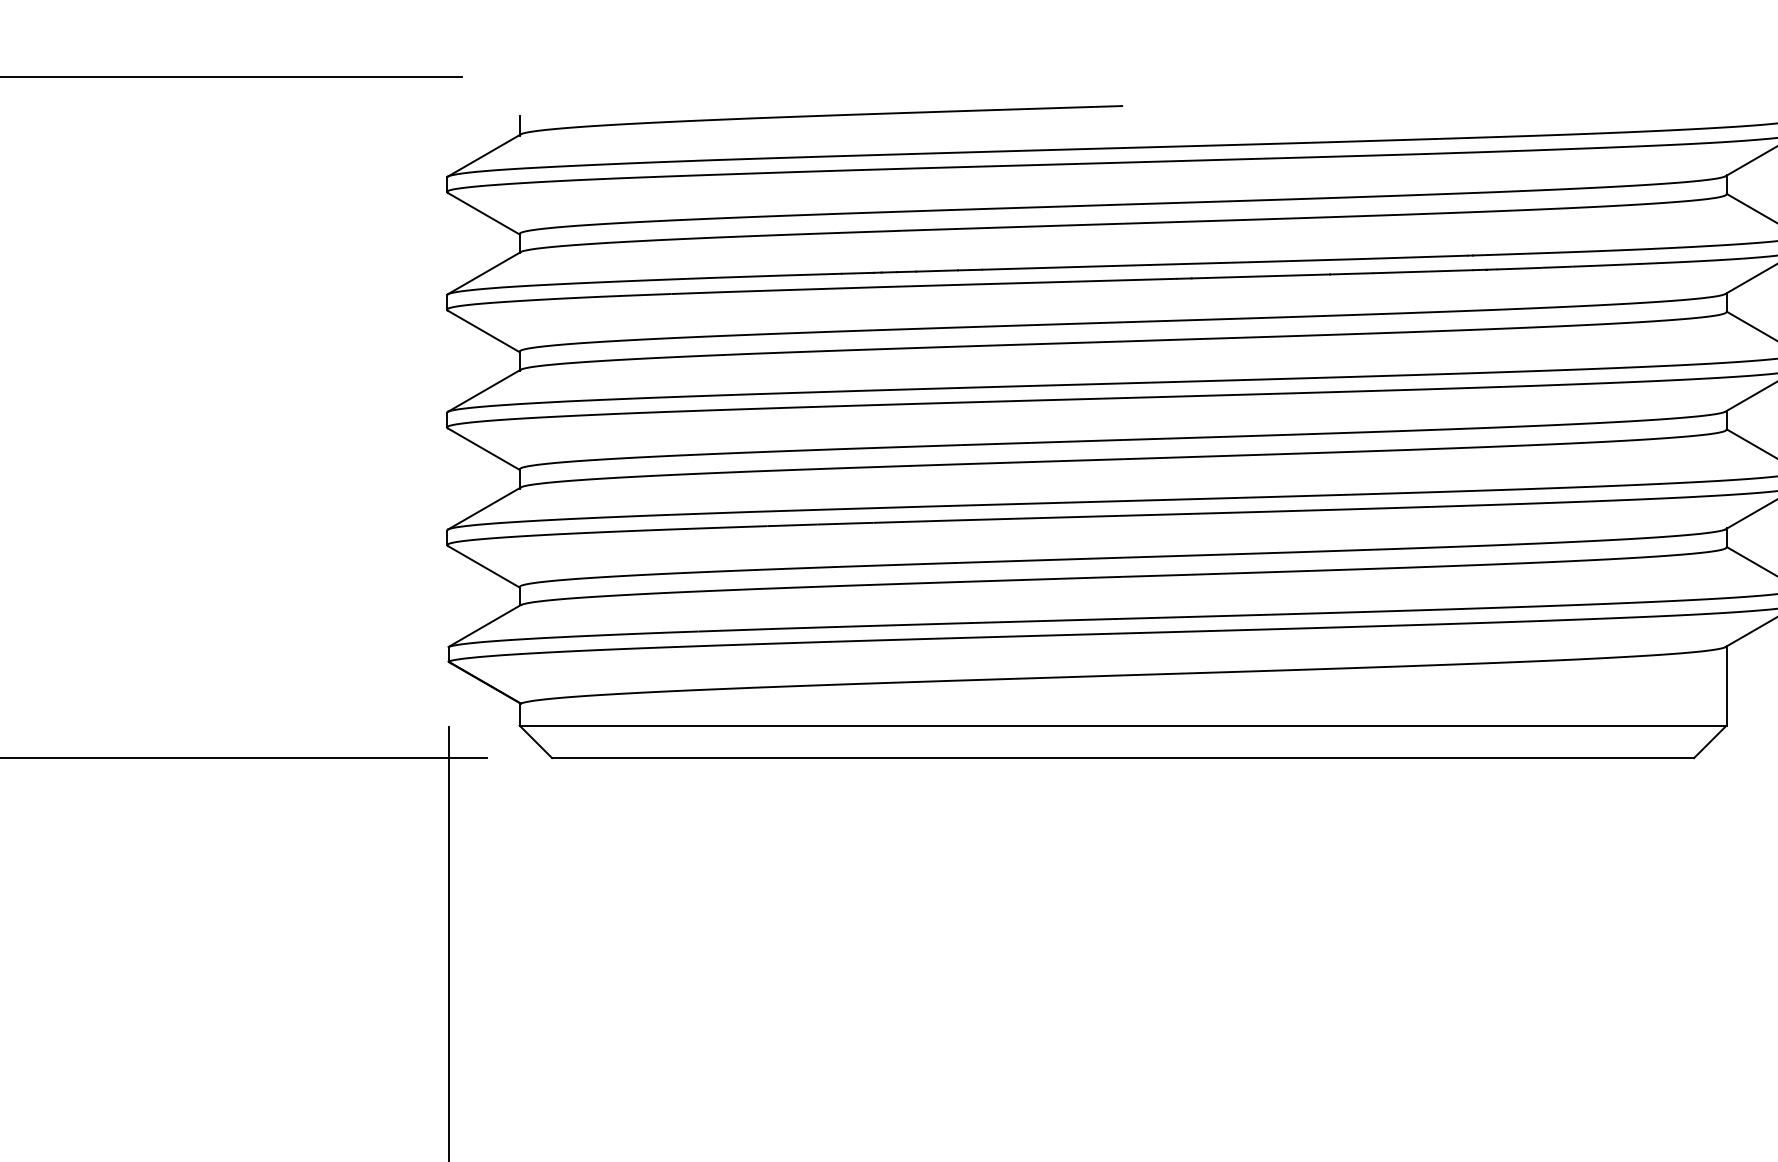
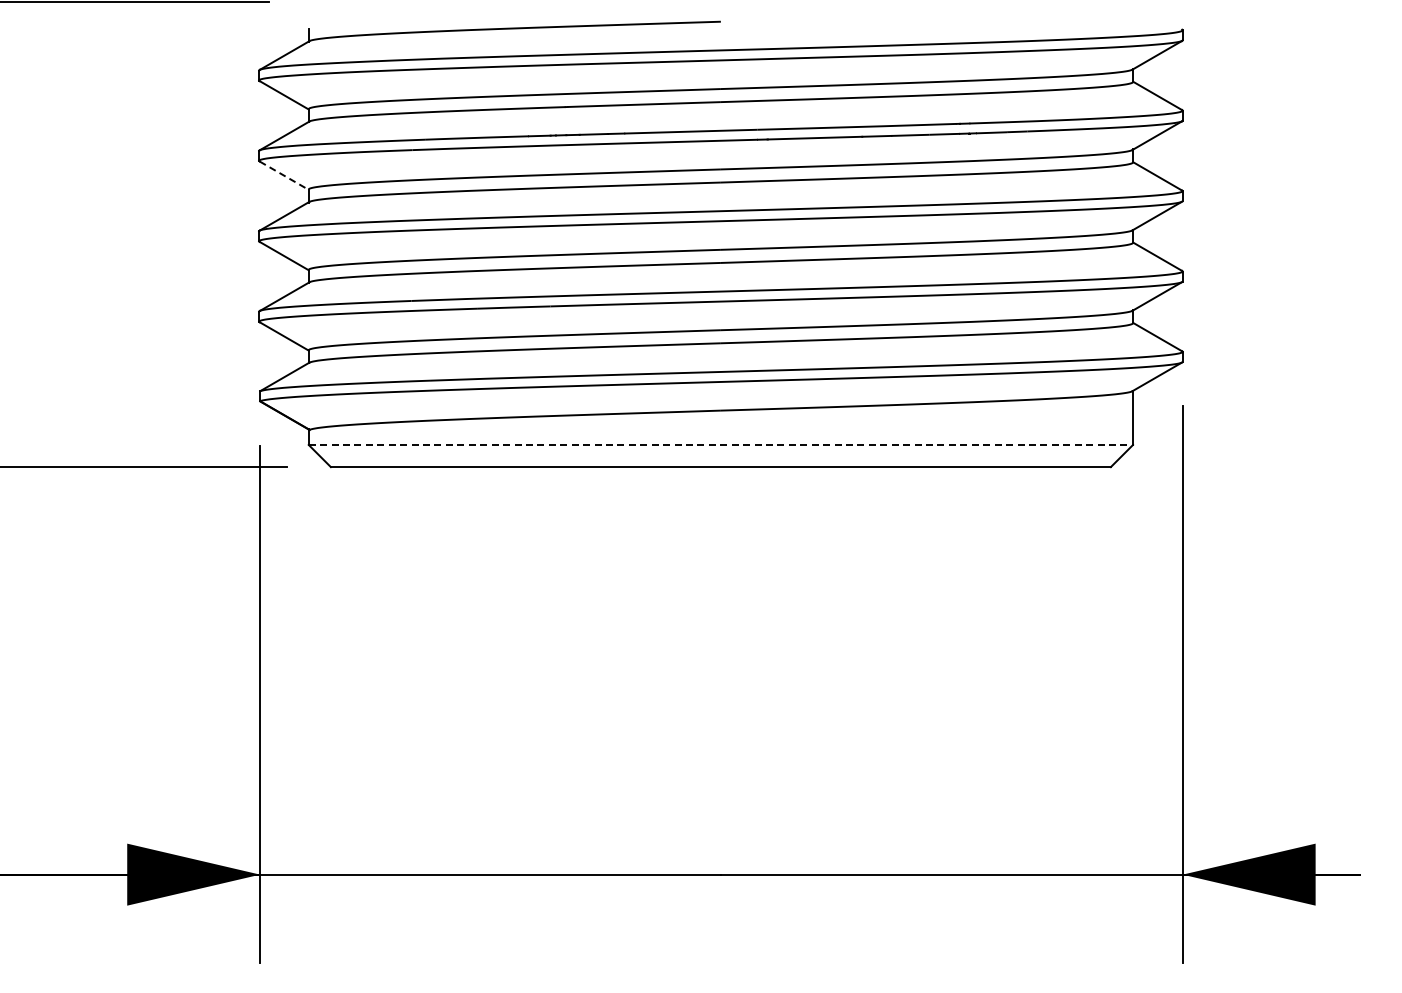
line: (484, 331) -> (284, 175), solid -> dashed
line: (1123, 724) -> (721, 444), solid -> dashed

